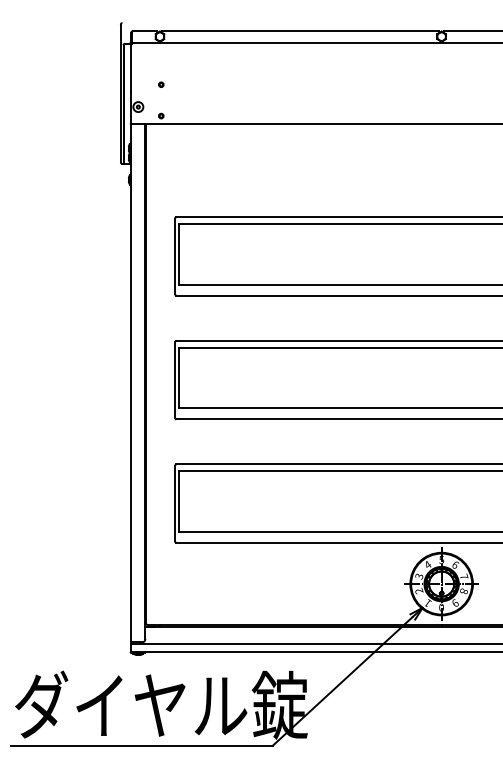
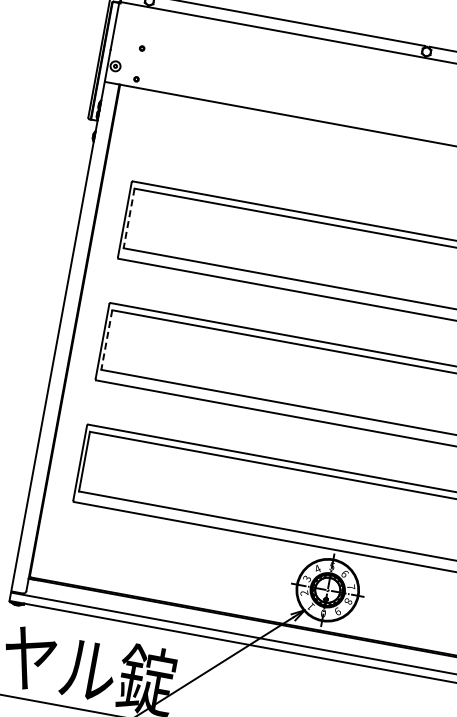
line: (179, 254) -> (129, 218), solid -> dashed
line: (179, 378) -> (107, 340), solid -> dashed

